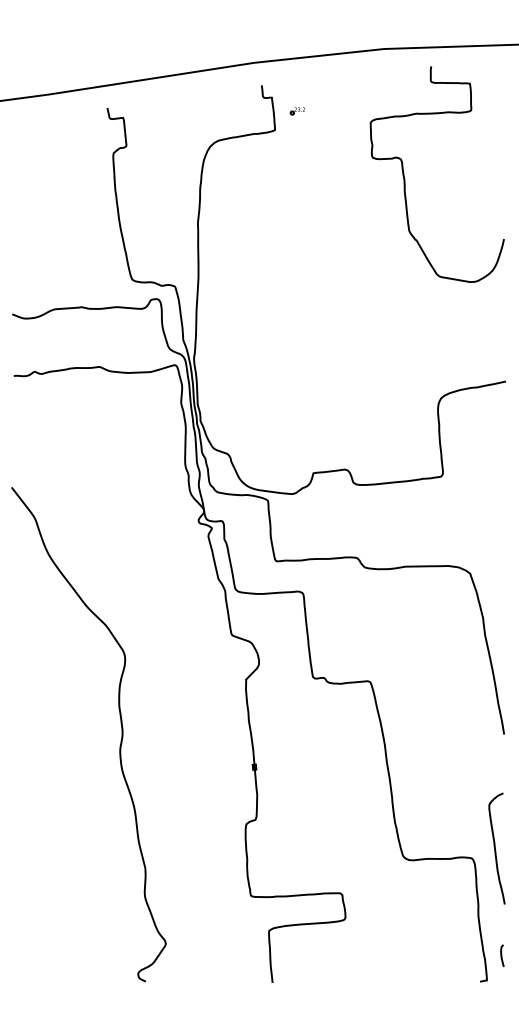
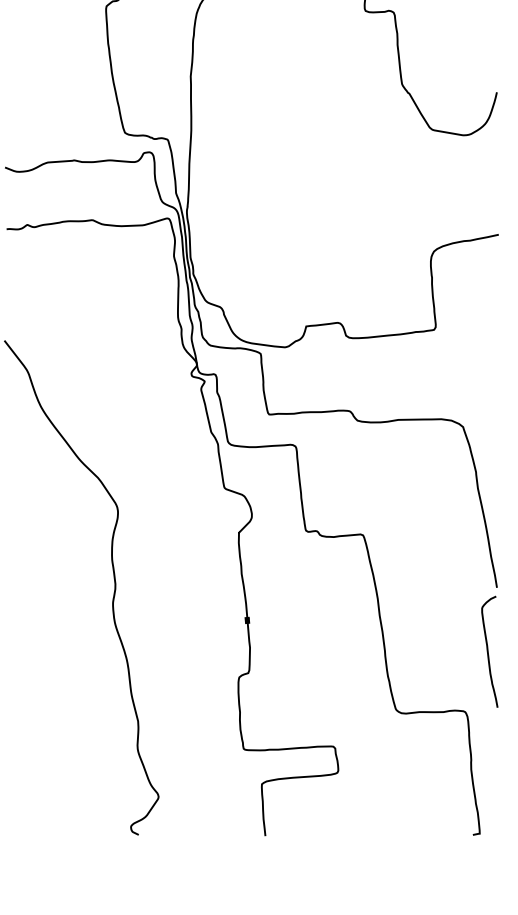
curve: (495, 848) -> (488, 651), moved
curve: (502, 955) -> (495, 808), removed

